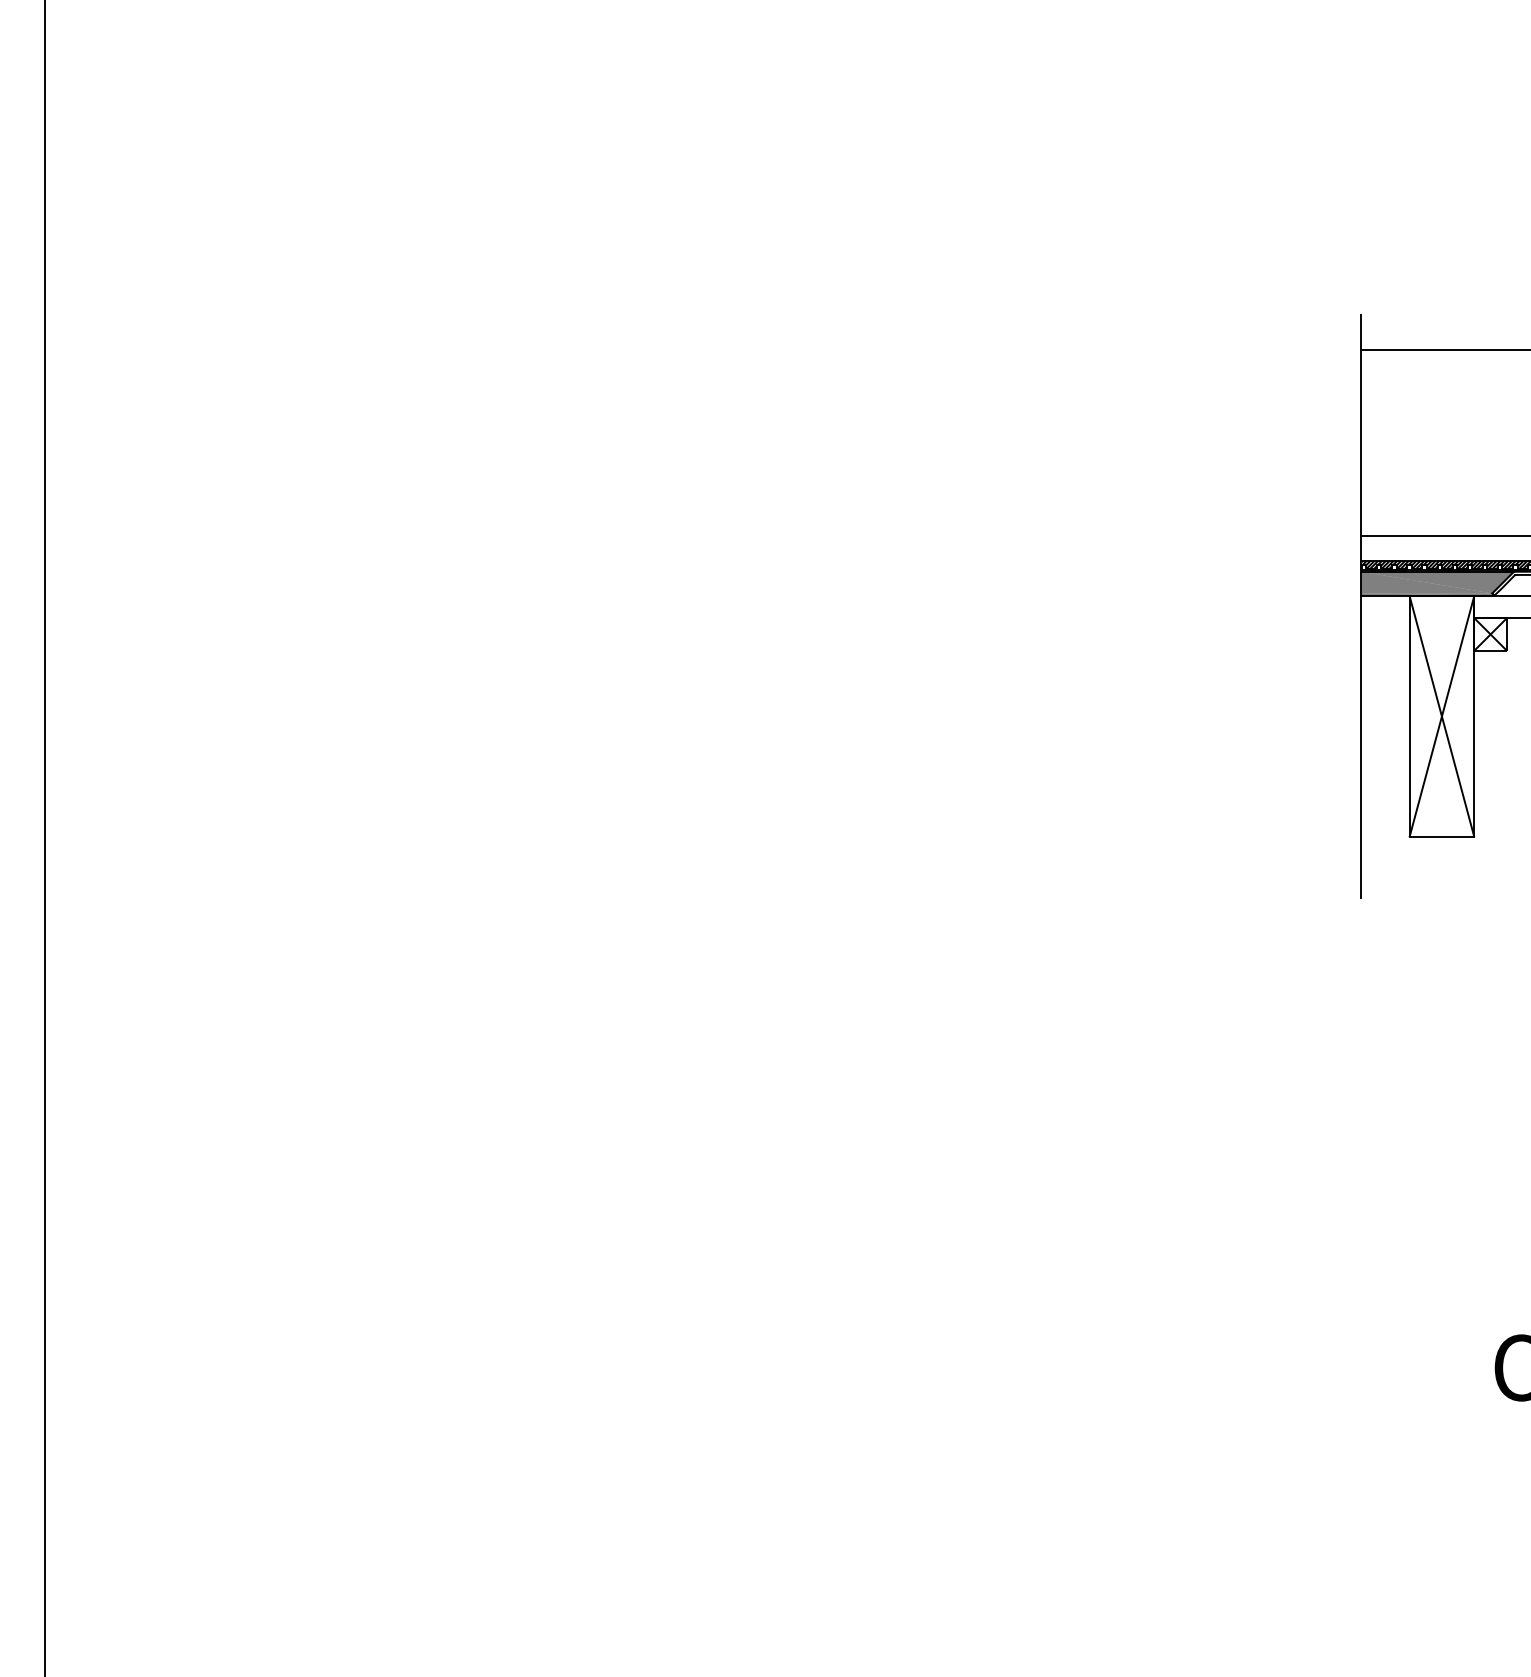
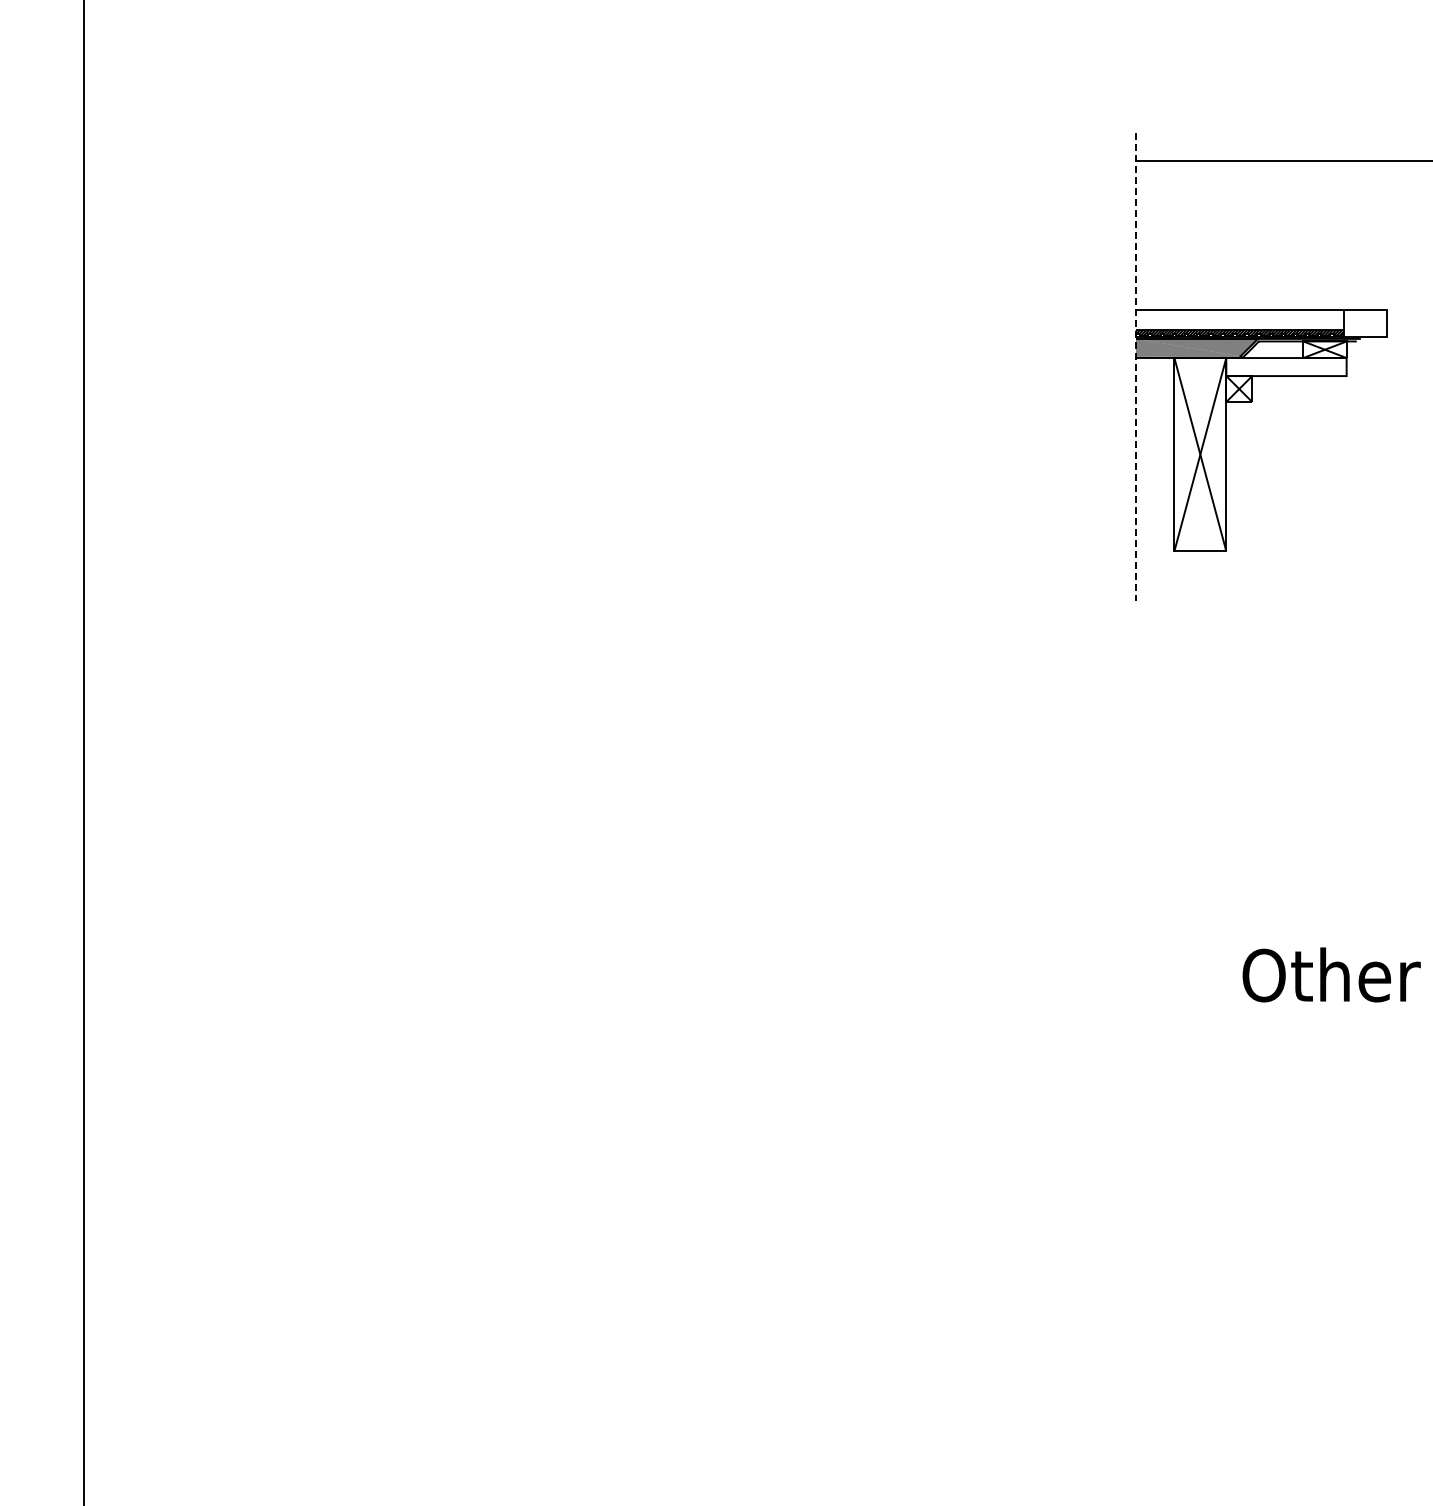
line: (1360, 606) -> (1135, 366), solid -> dashed

